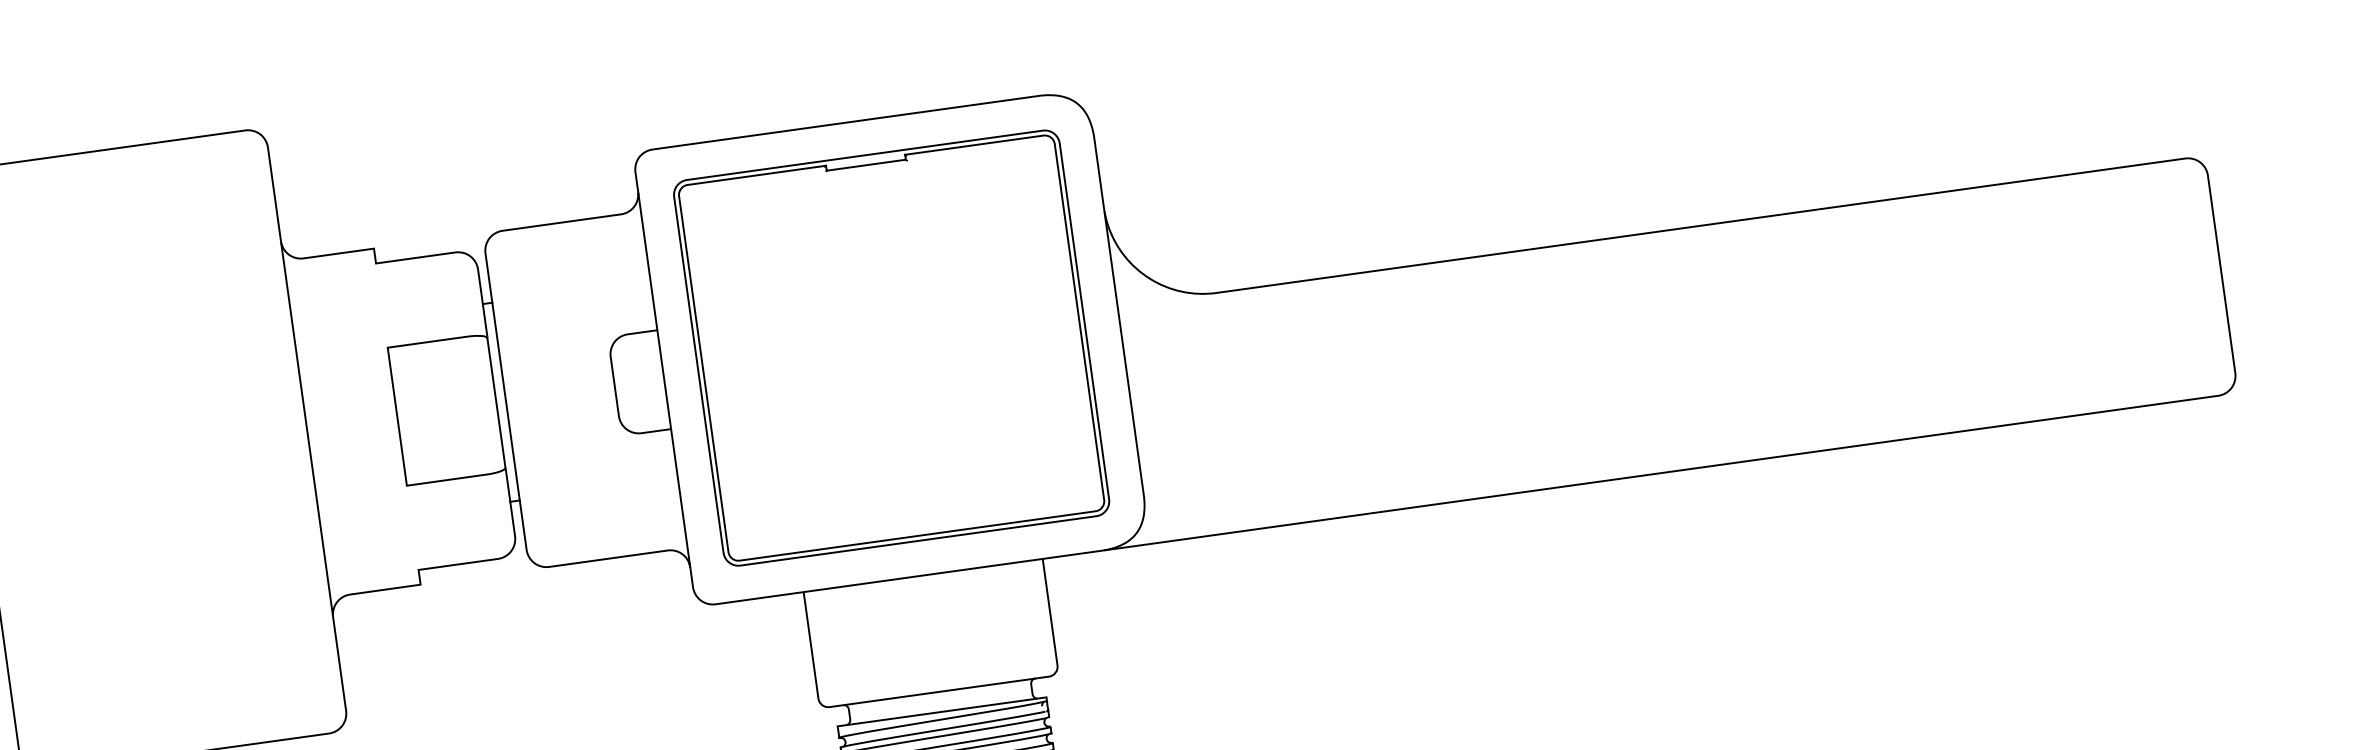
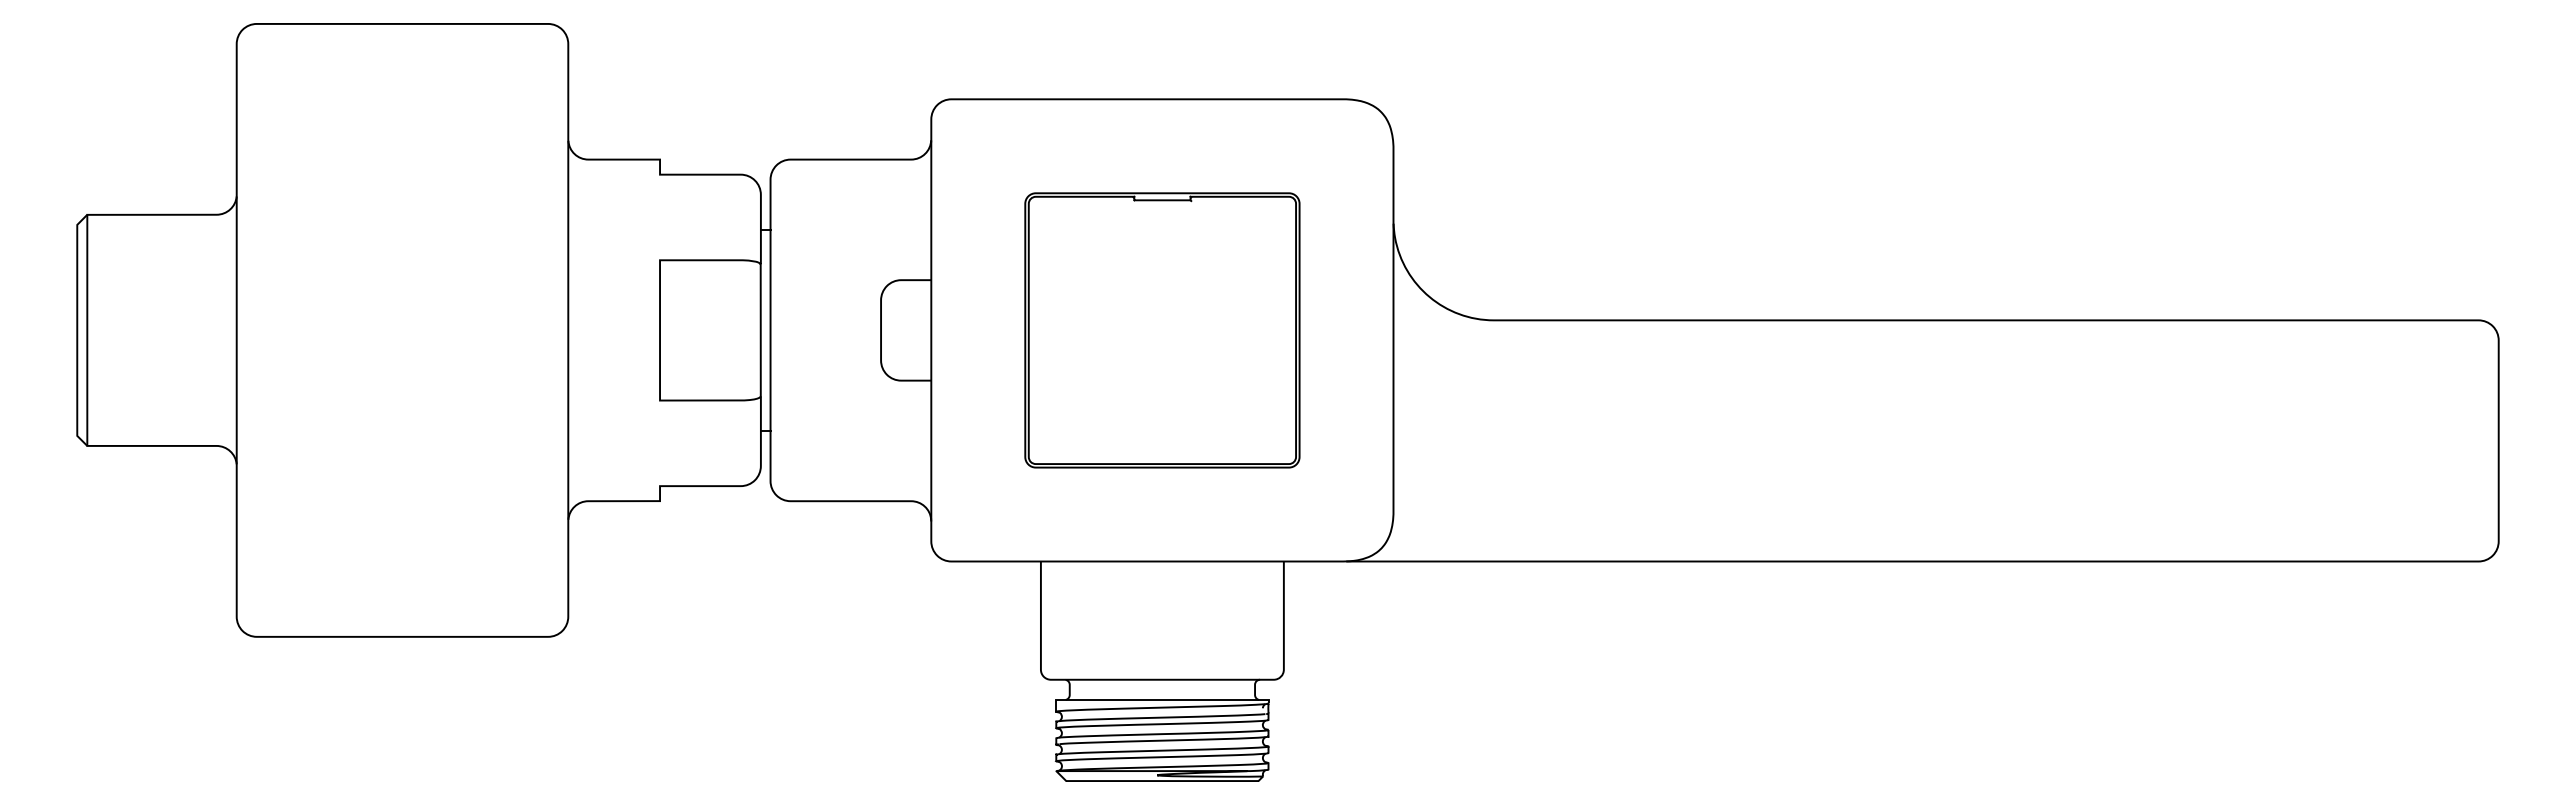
part: (891, 348) -> (1162, 330), size x0.7

